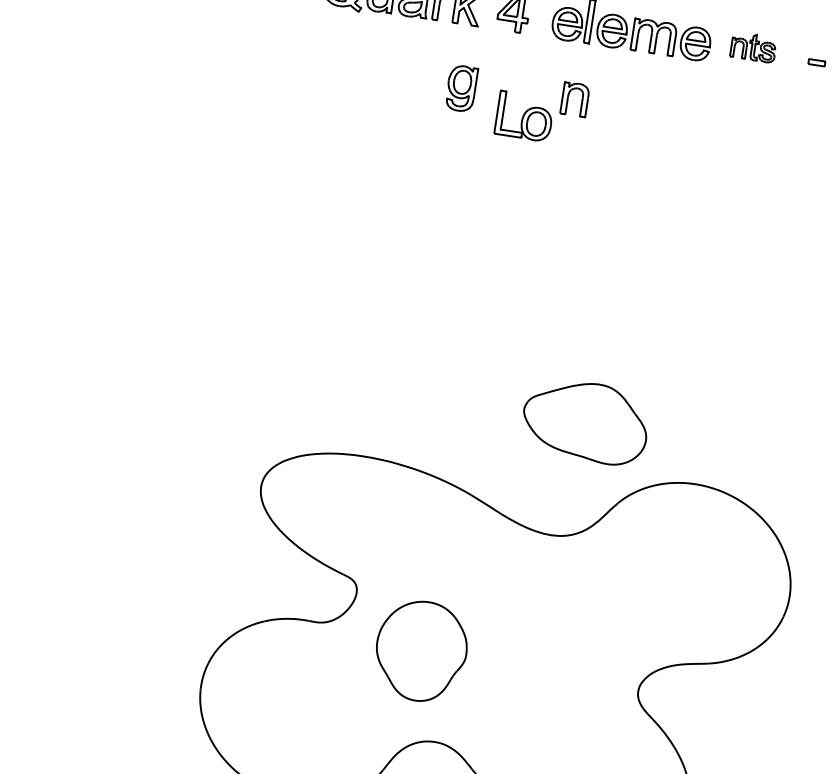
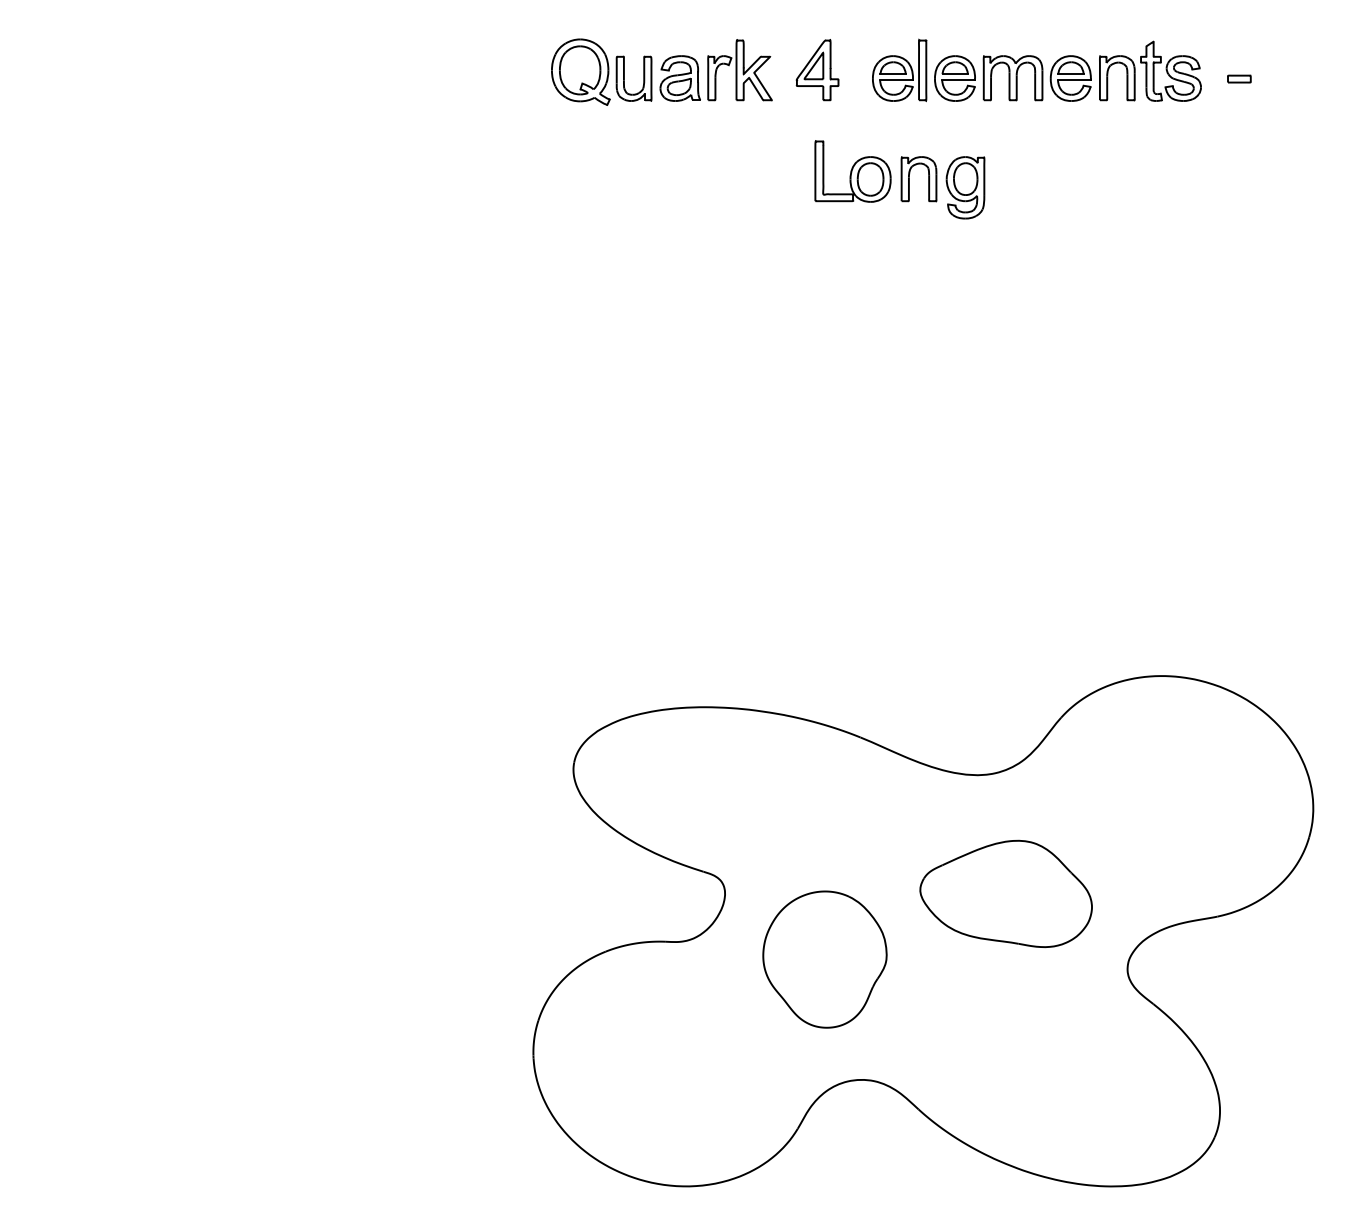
part: (753, 46) -> (1150, 70), size x1.67
part: (461, 88) -> (965, 187), moved
part: (524, 116) -> (852, 171), moved
part: (585, 421) -> (1005, 893), moved

